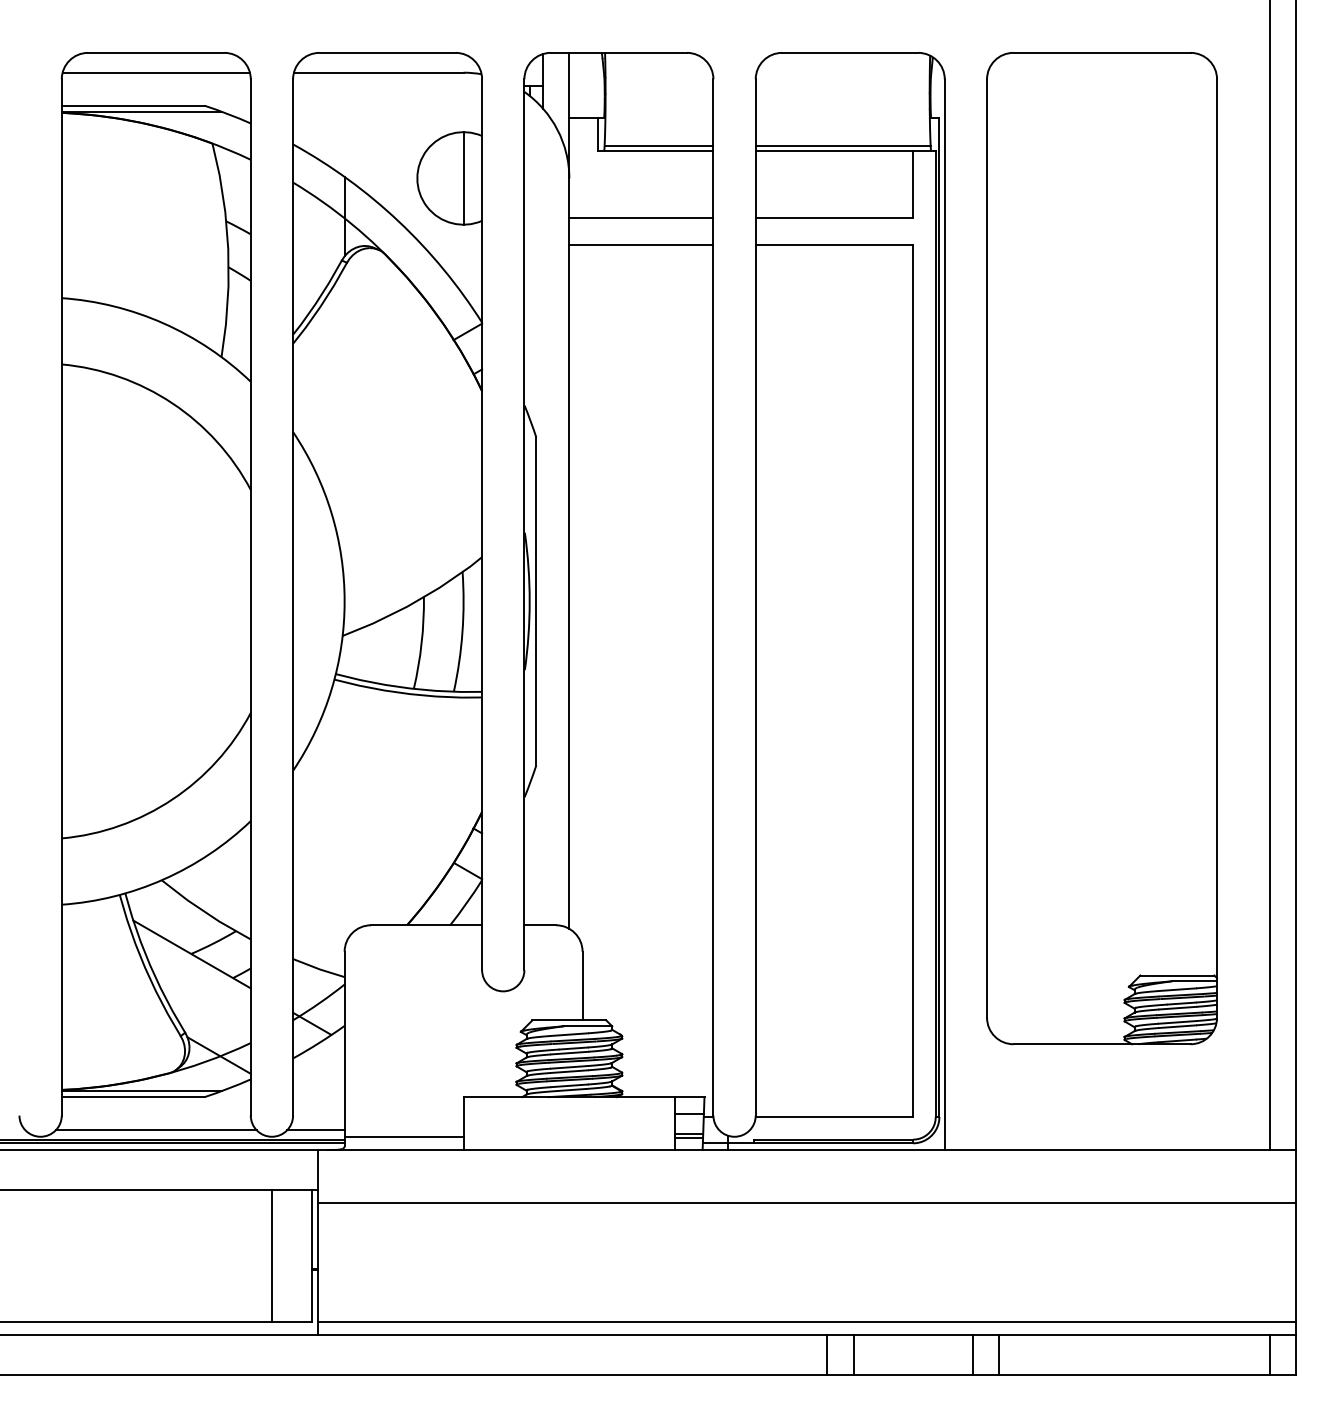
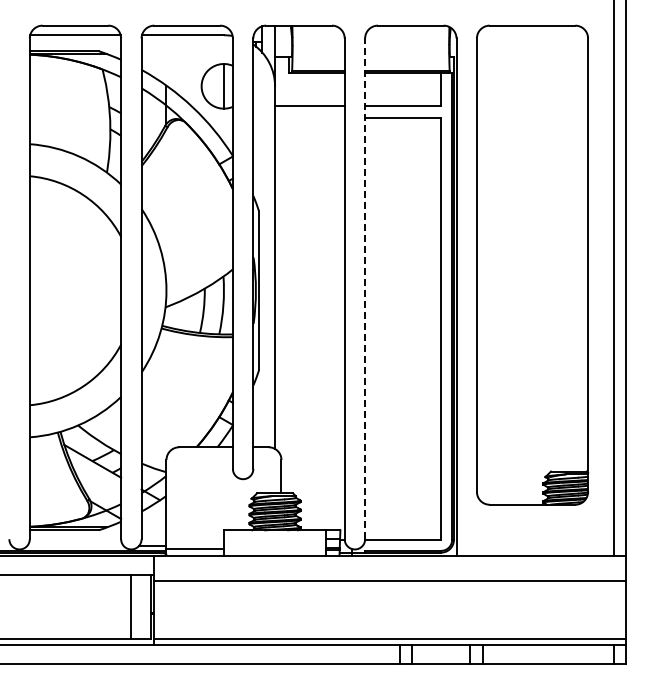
line: (640, 244) -> (309, 118), removed
line: (756, 596) -> (365, 288), solid -> dashed
line: (154, 1130) -> (74, 546), removed

